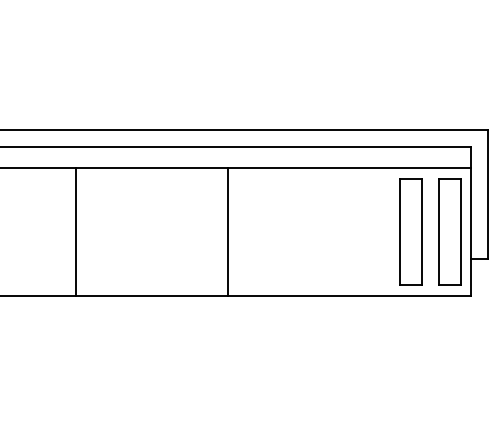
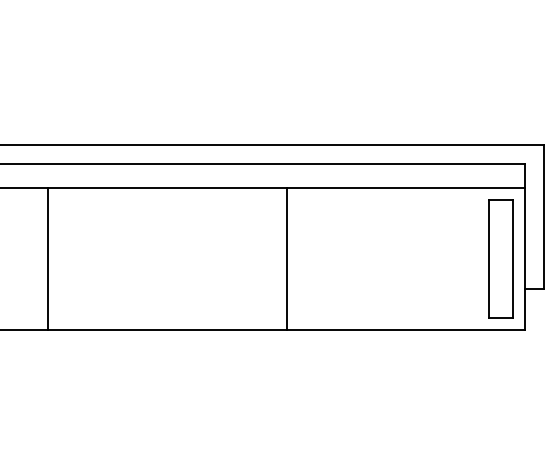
part: (410, 231) -> (457, 258), removed
line: (75, 232) -> (48, 259), moved
line: (228, 232) -> (286, 259), moved

